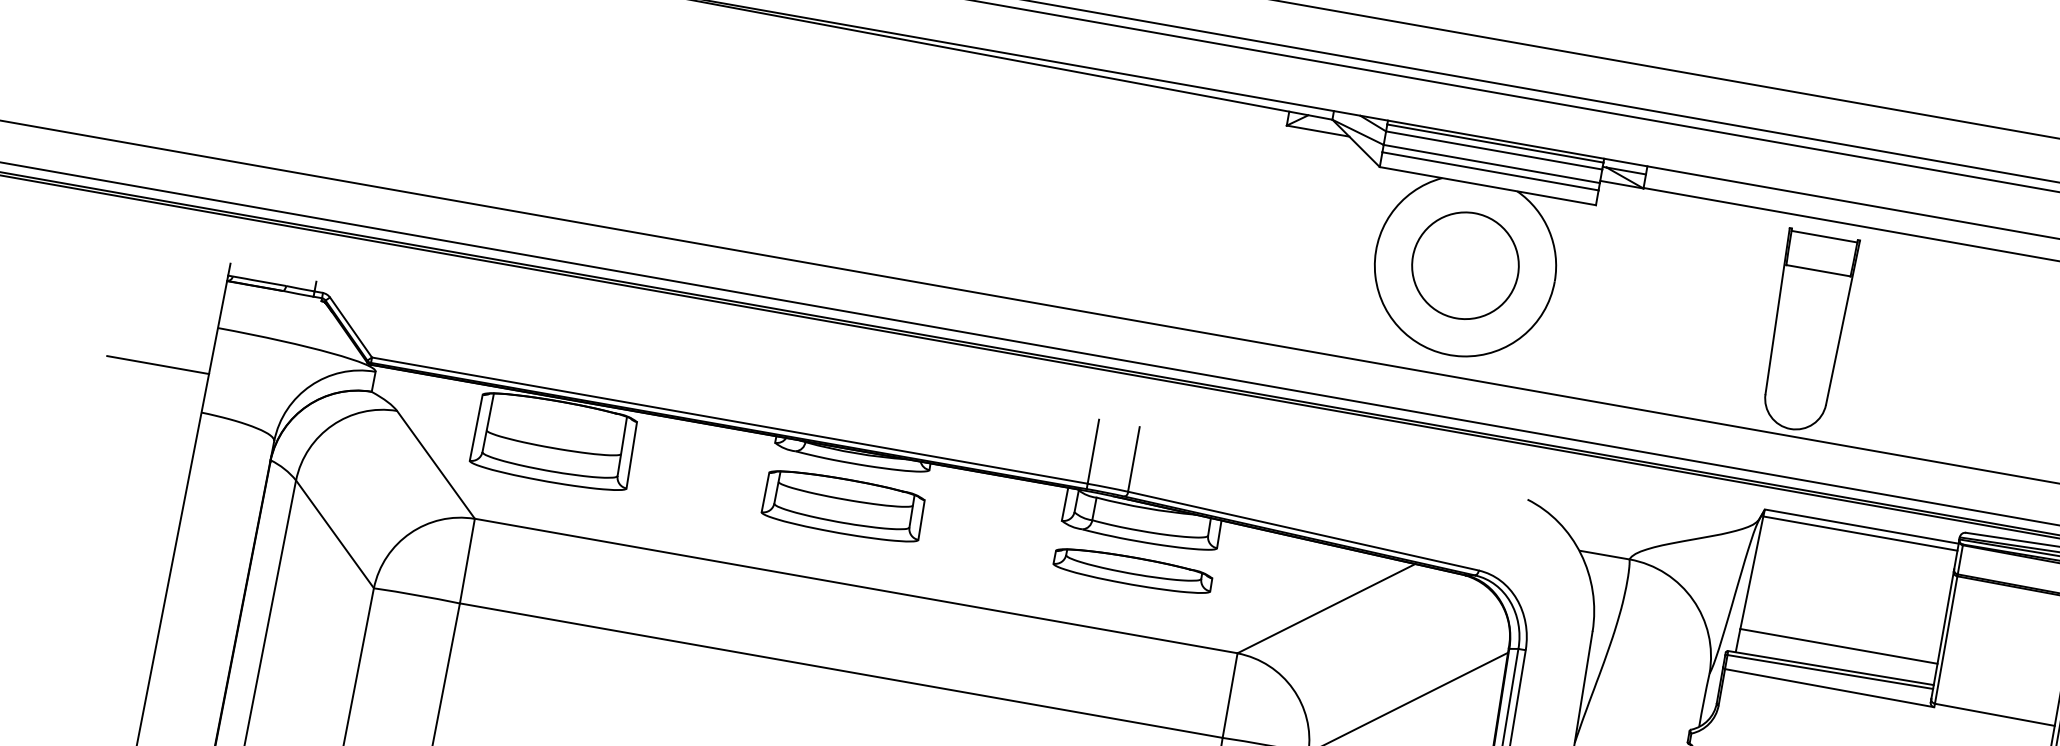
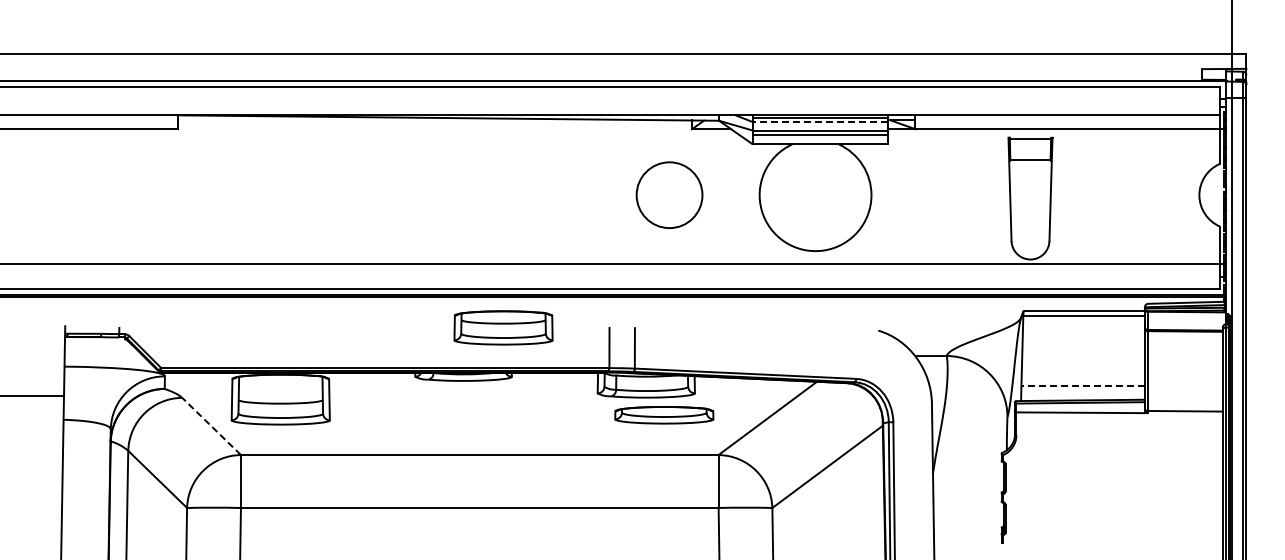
line: (1493, 151) -> (820, 122), solid -> dashed
circle: (1465, 264) -> (669, 194), moved
line: (435, 464) -> (211, 426), solid -> dashed
part: (843, 505) -> (503, 327), moved
part: (1133, 571) -> (664, 415), moved
line: (1839, 646) -> (1083, 386), solid -> dashed

